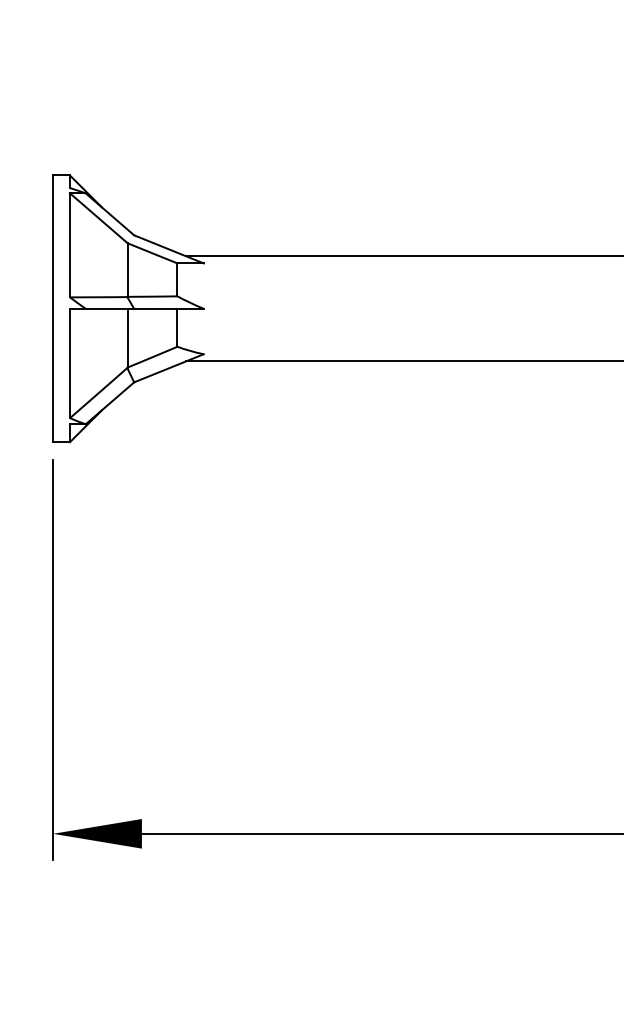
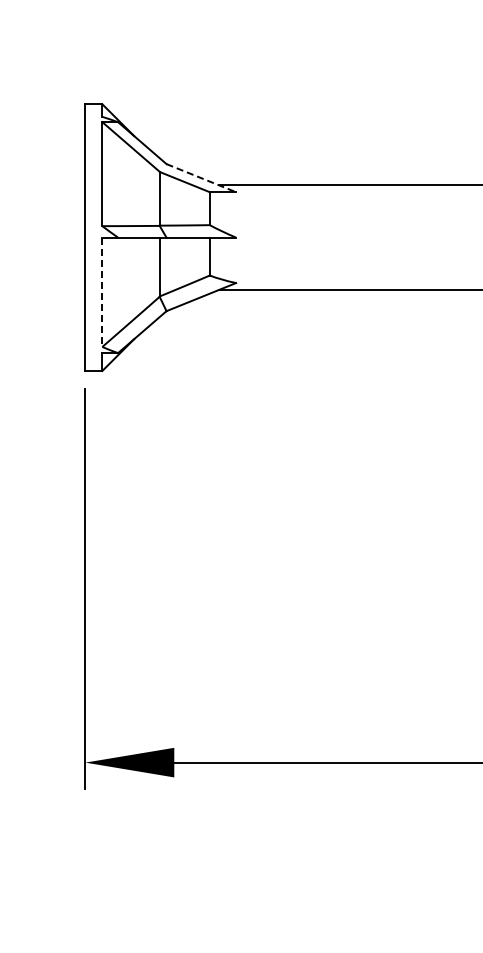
line: (168, 249) -> (200, 178), solid -> dashed
line: (70, 363) -> (102, 292), solid -> dashed

